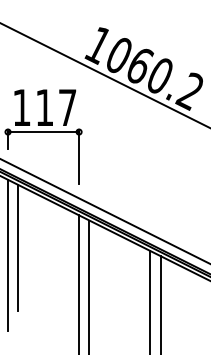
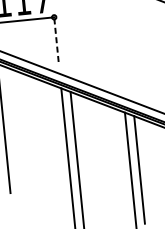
line: (79, 157) -> (56, 39), solid -> dashed
line: (18, 247) -> (12, 120), removed

